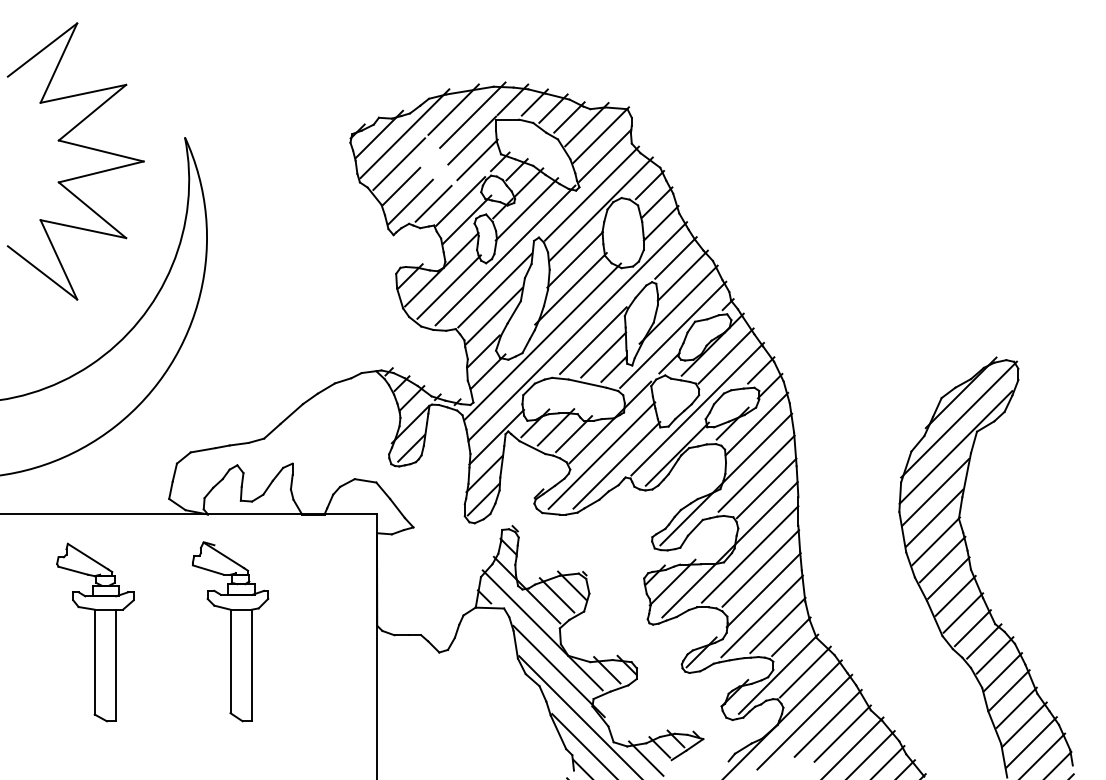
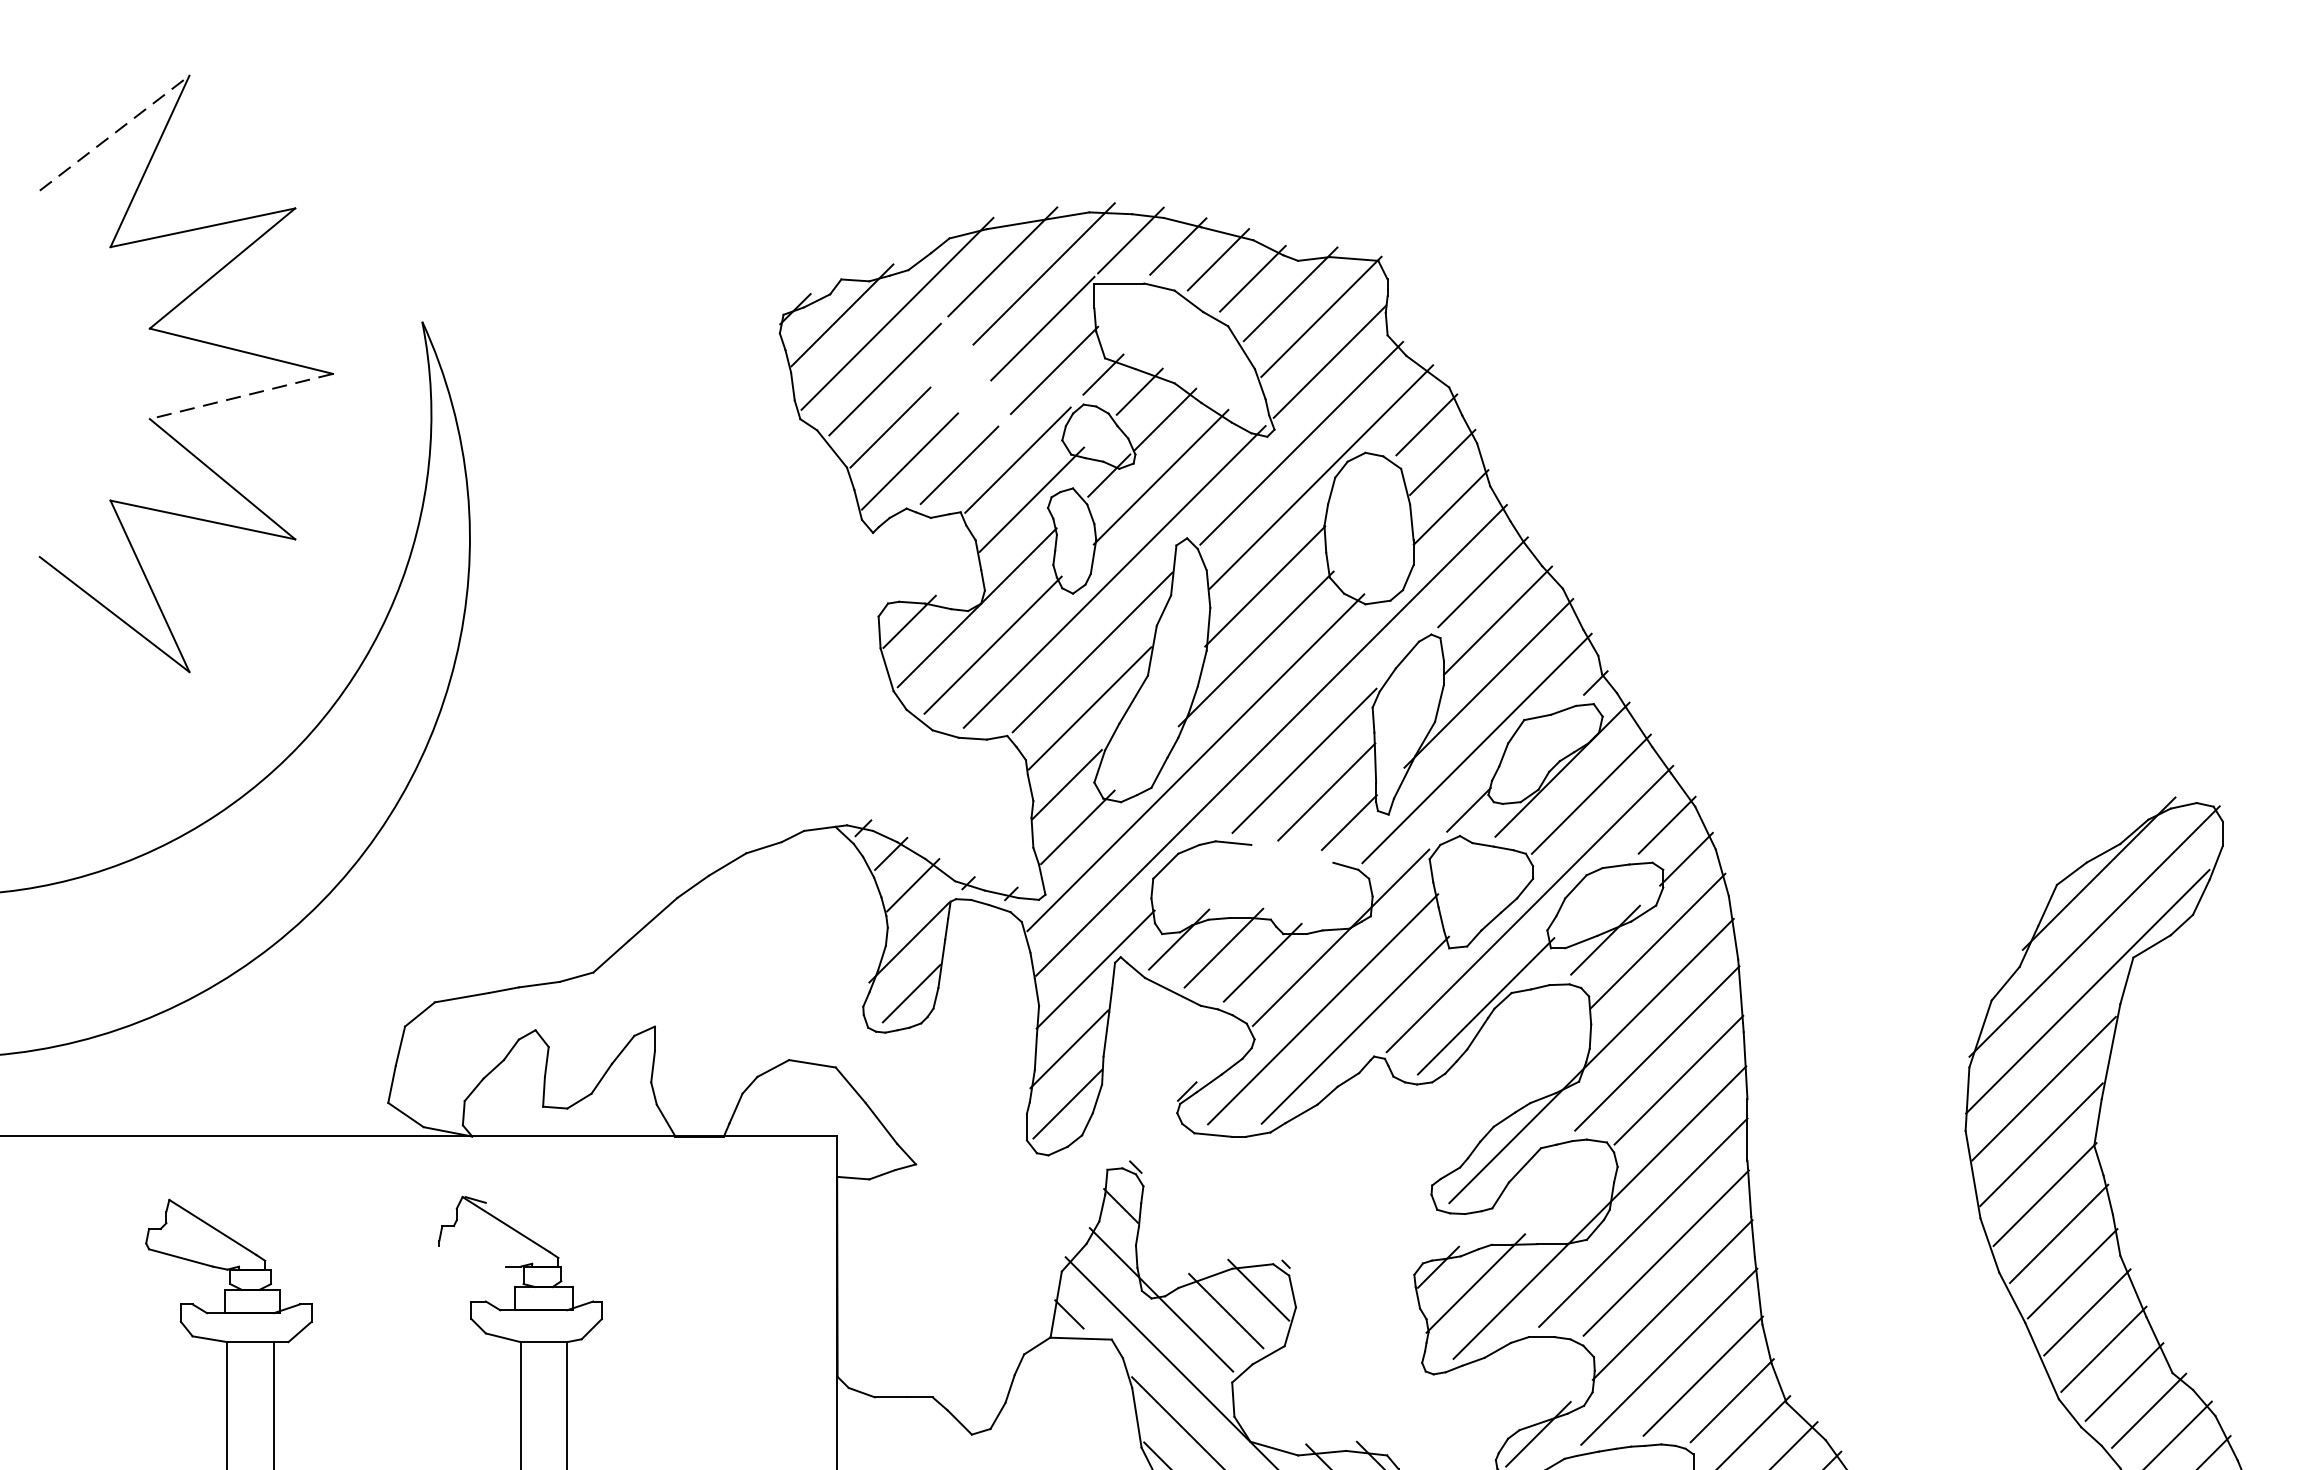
line: (42, 50) -> (114, 134), solid -> dashed
line: (101, 171) -> (241, 395), solid -> dashed
line: (587, 383) -> (1291, 853), removed
line: (207, 569) -> (470, 1255), removed

